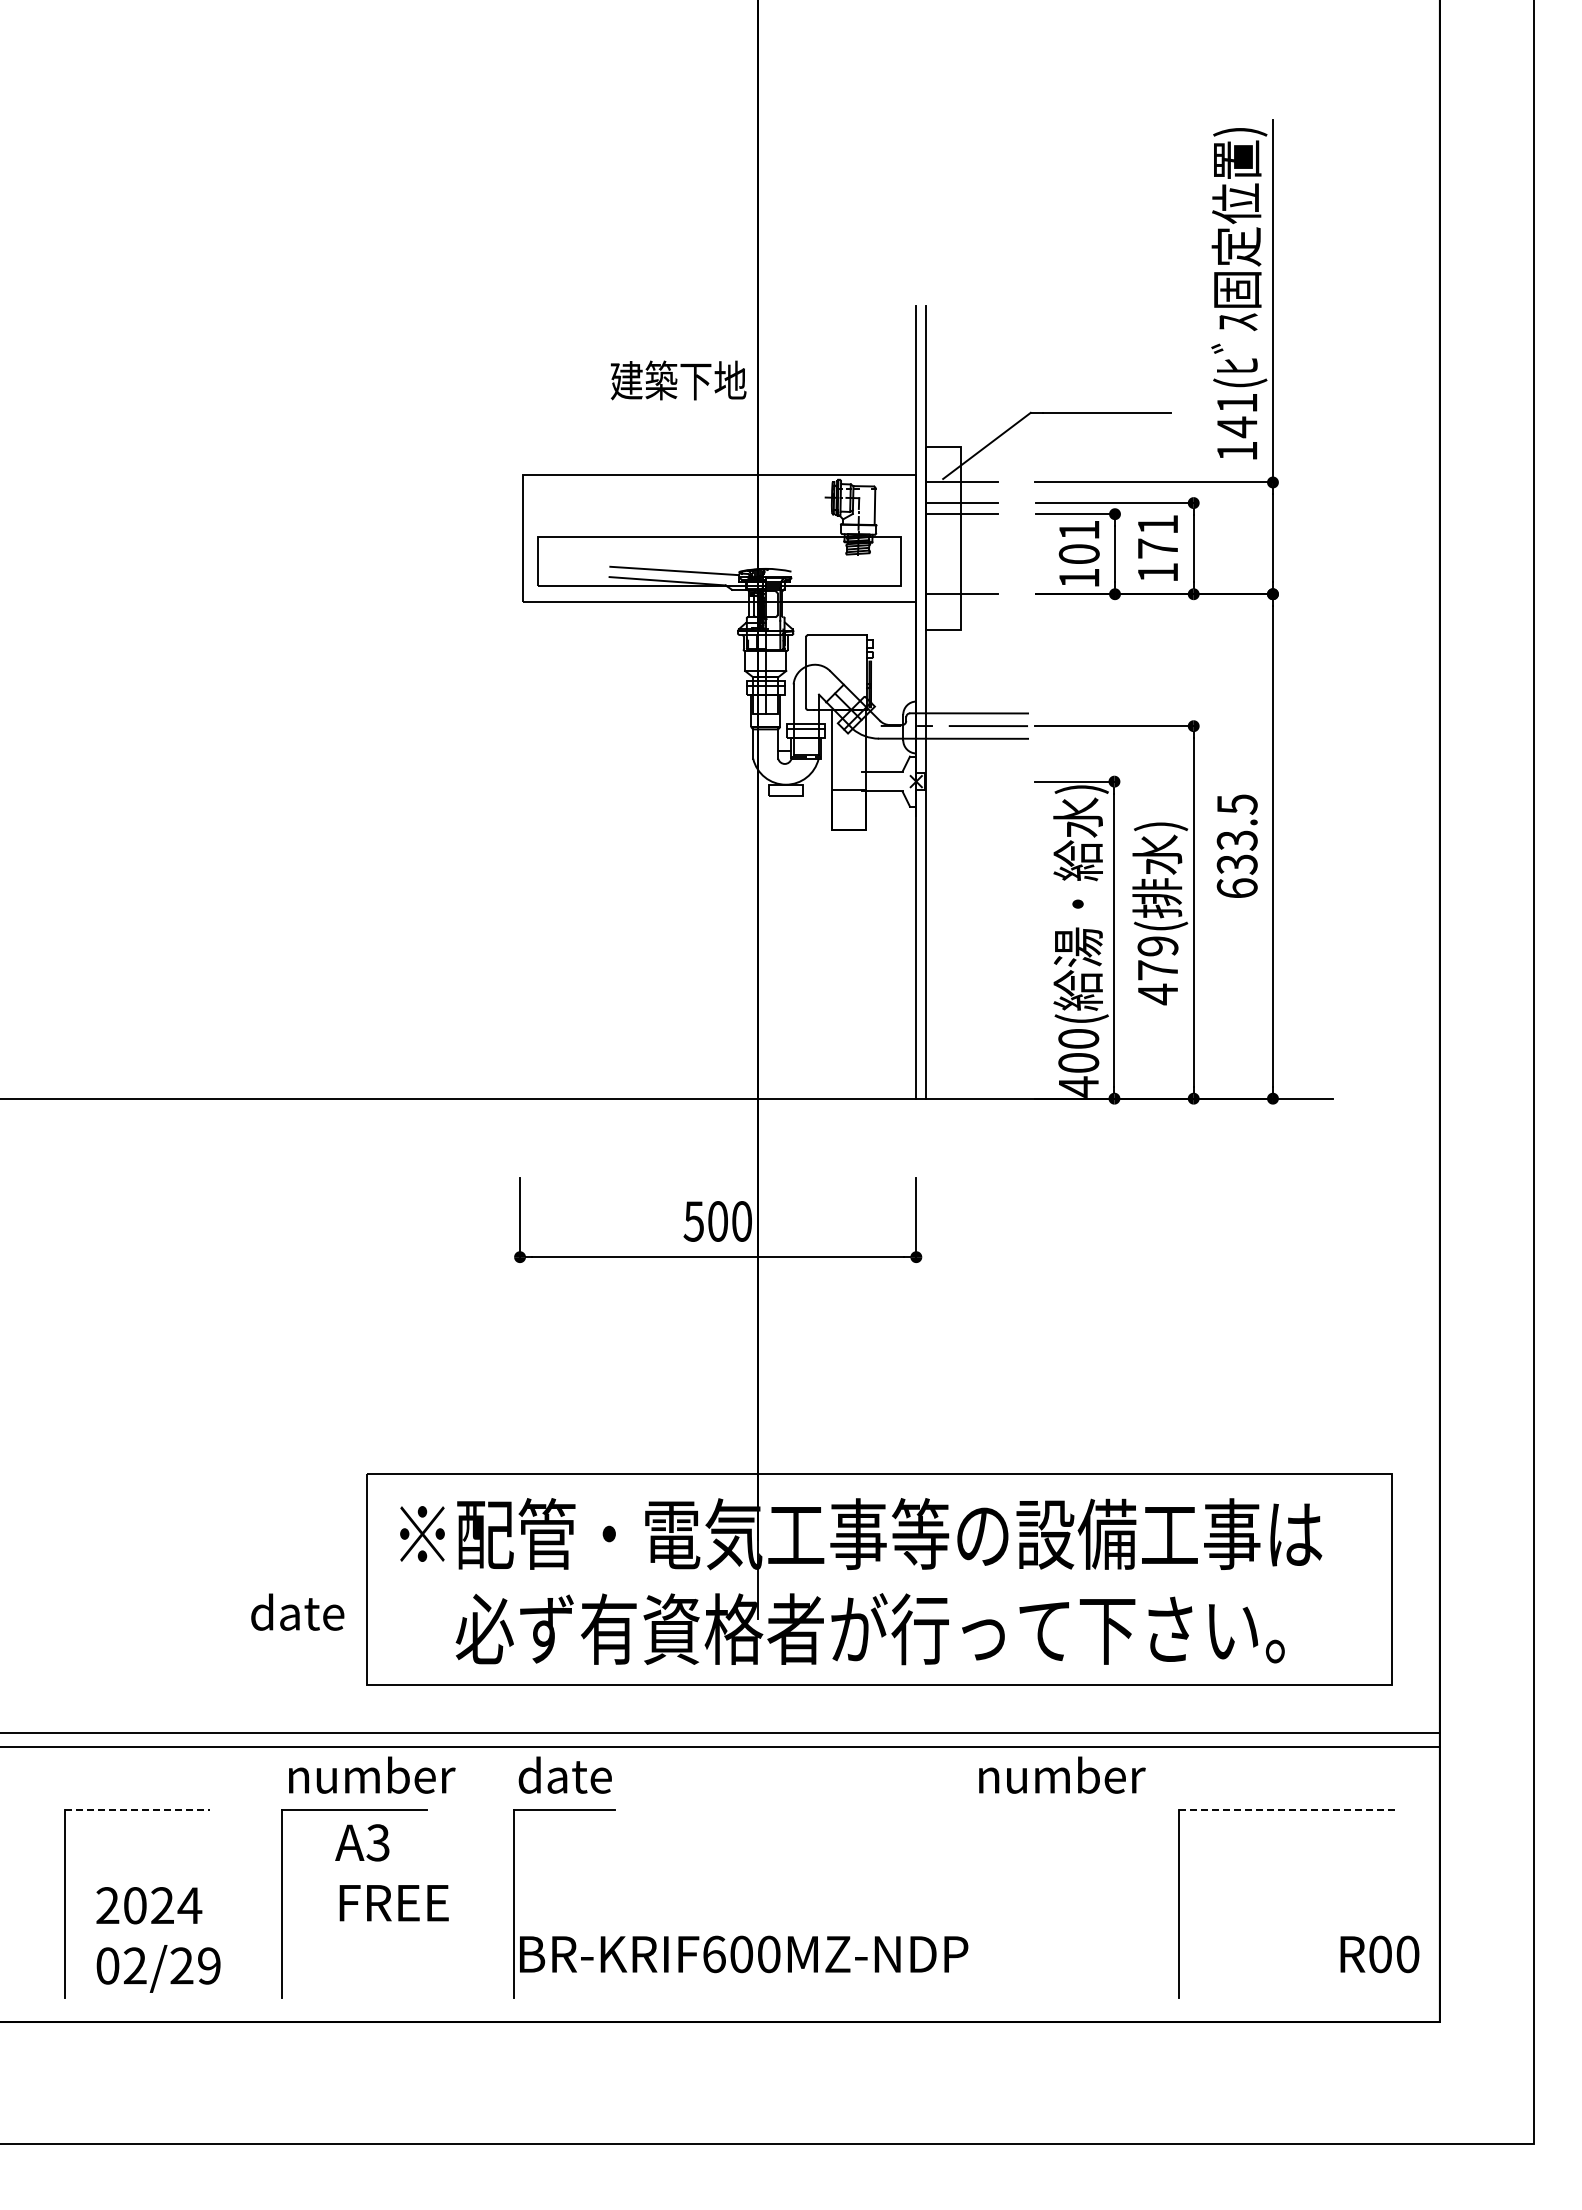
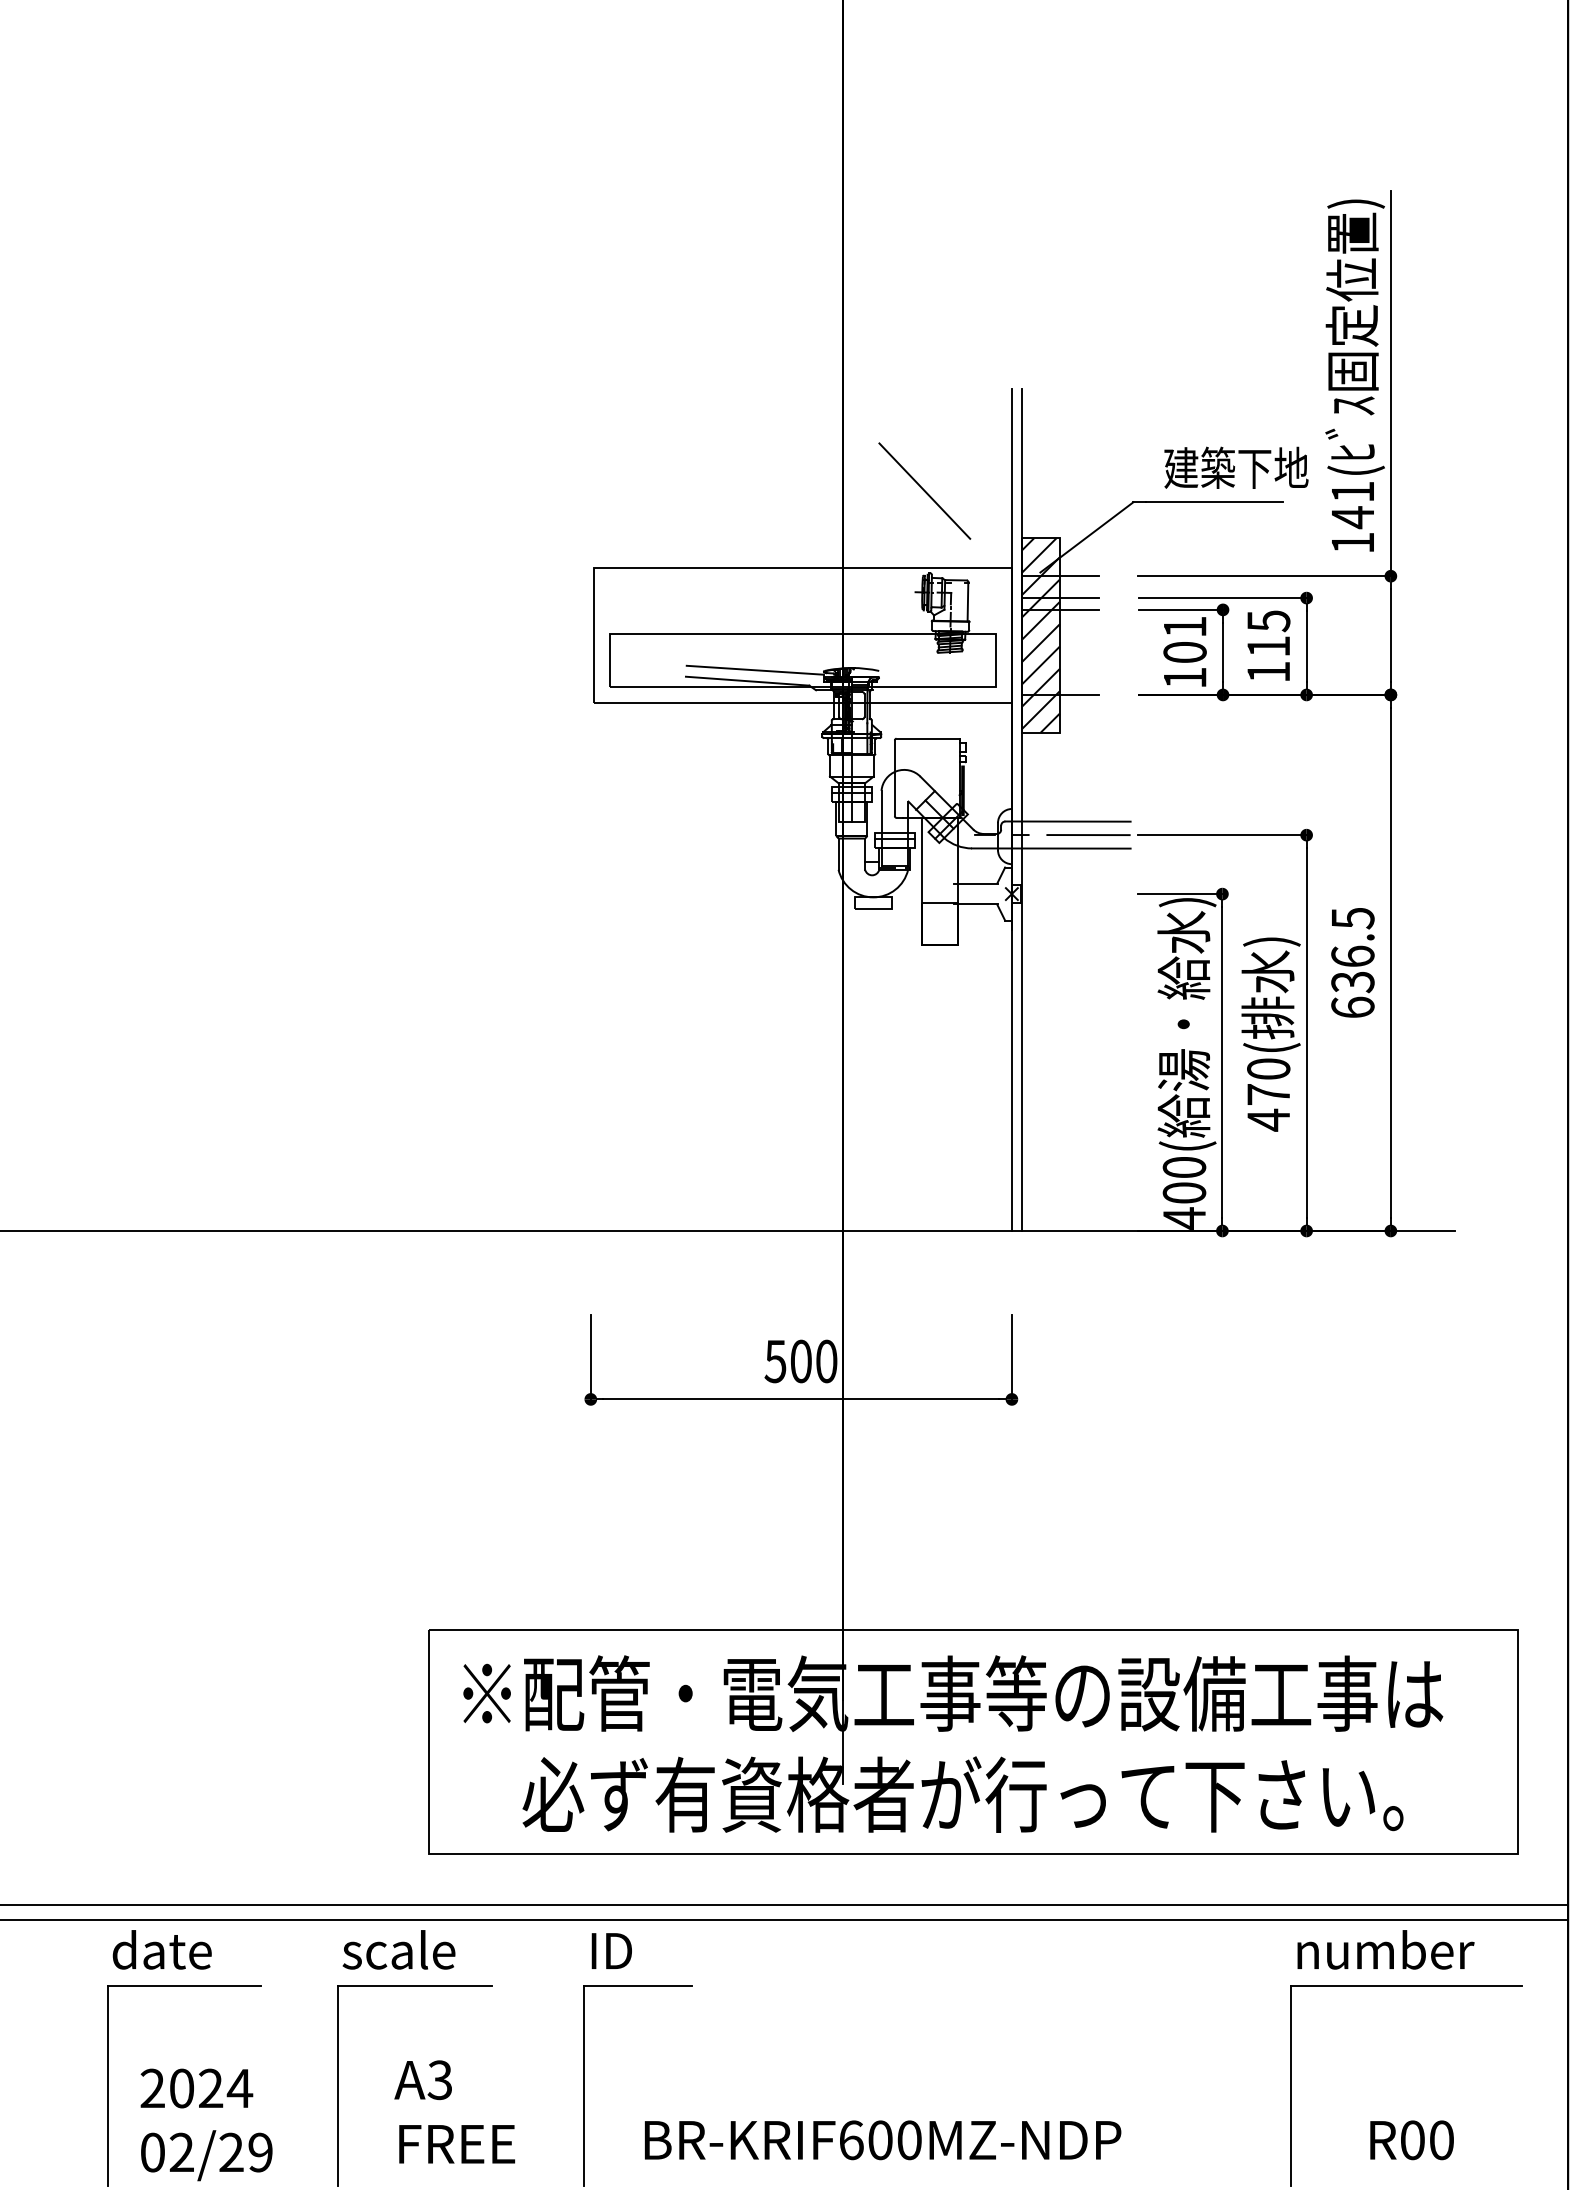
text: (678, 380) -> (1236, 467), moved
line: (834, 402) -> (924, 491), added
text: (1158, 536) -> (1269, 633), 171 -> 115
hatch: (943, 537) -> (1040, 634), added
text: (1236, 840) -> (1352, 956), 633.5 -> 636.5
text: (1157, 946) -> (1268, 1069), 479( -> 470(
text: (297, 1611) -> (162, 1949), moved
text: (370, 1774) -> (431, 1949), number -> scale
text: (564, 1774) -> (638, 1949), date -> ID
text: (1062, 1774) -> (1386, 1949), moved
line: (138, 1809) -> (185, 1986), dashed -> solid
line: (1287, 1809) -> (1406, 1986), dashed -> solid
text: (391, 1872) -> (454, 2111), moved
text: (744, 1954) -> (883, 2140), moved
text: (1379, 1954) -> (1411, 2140), moved

